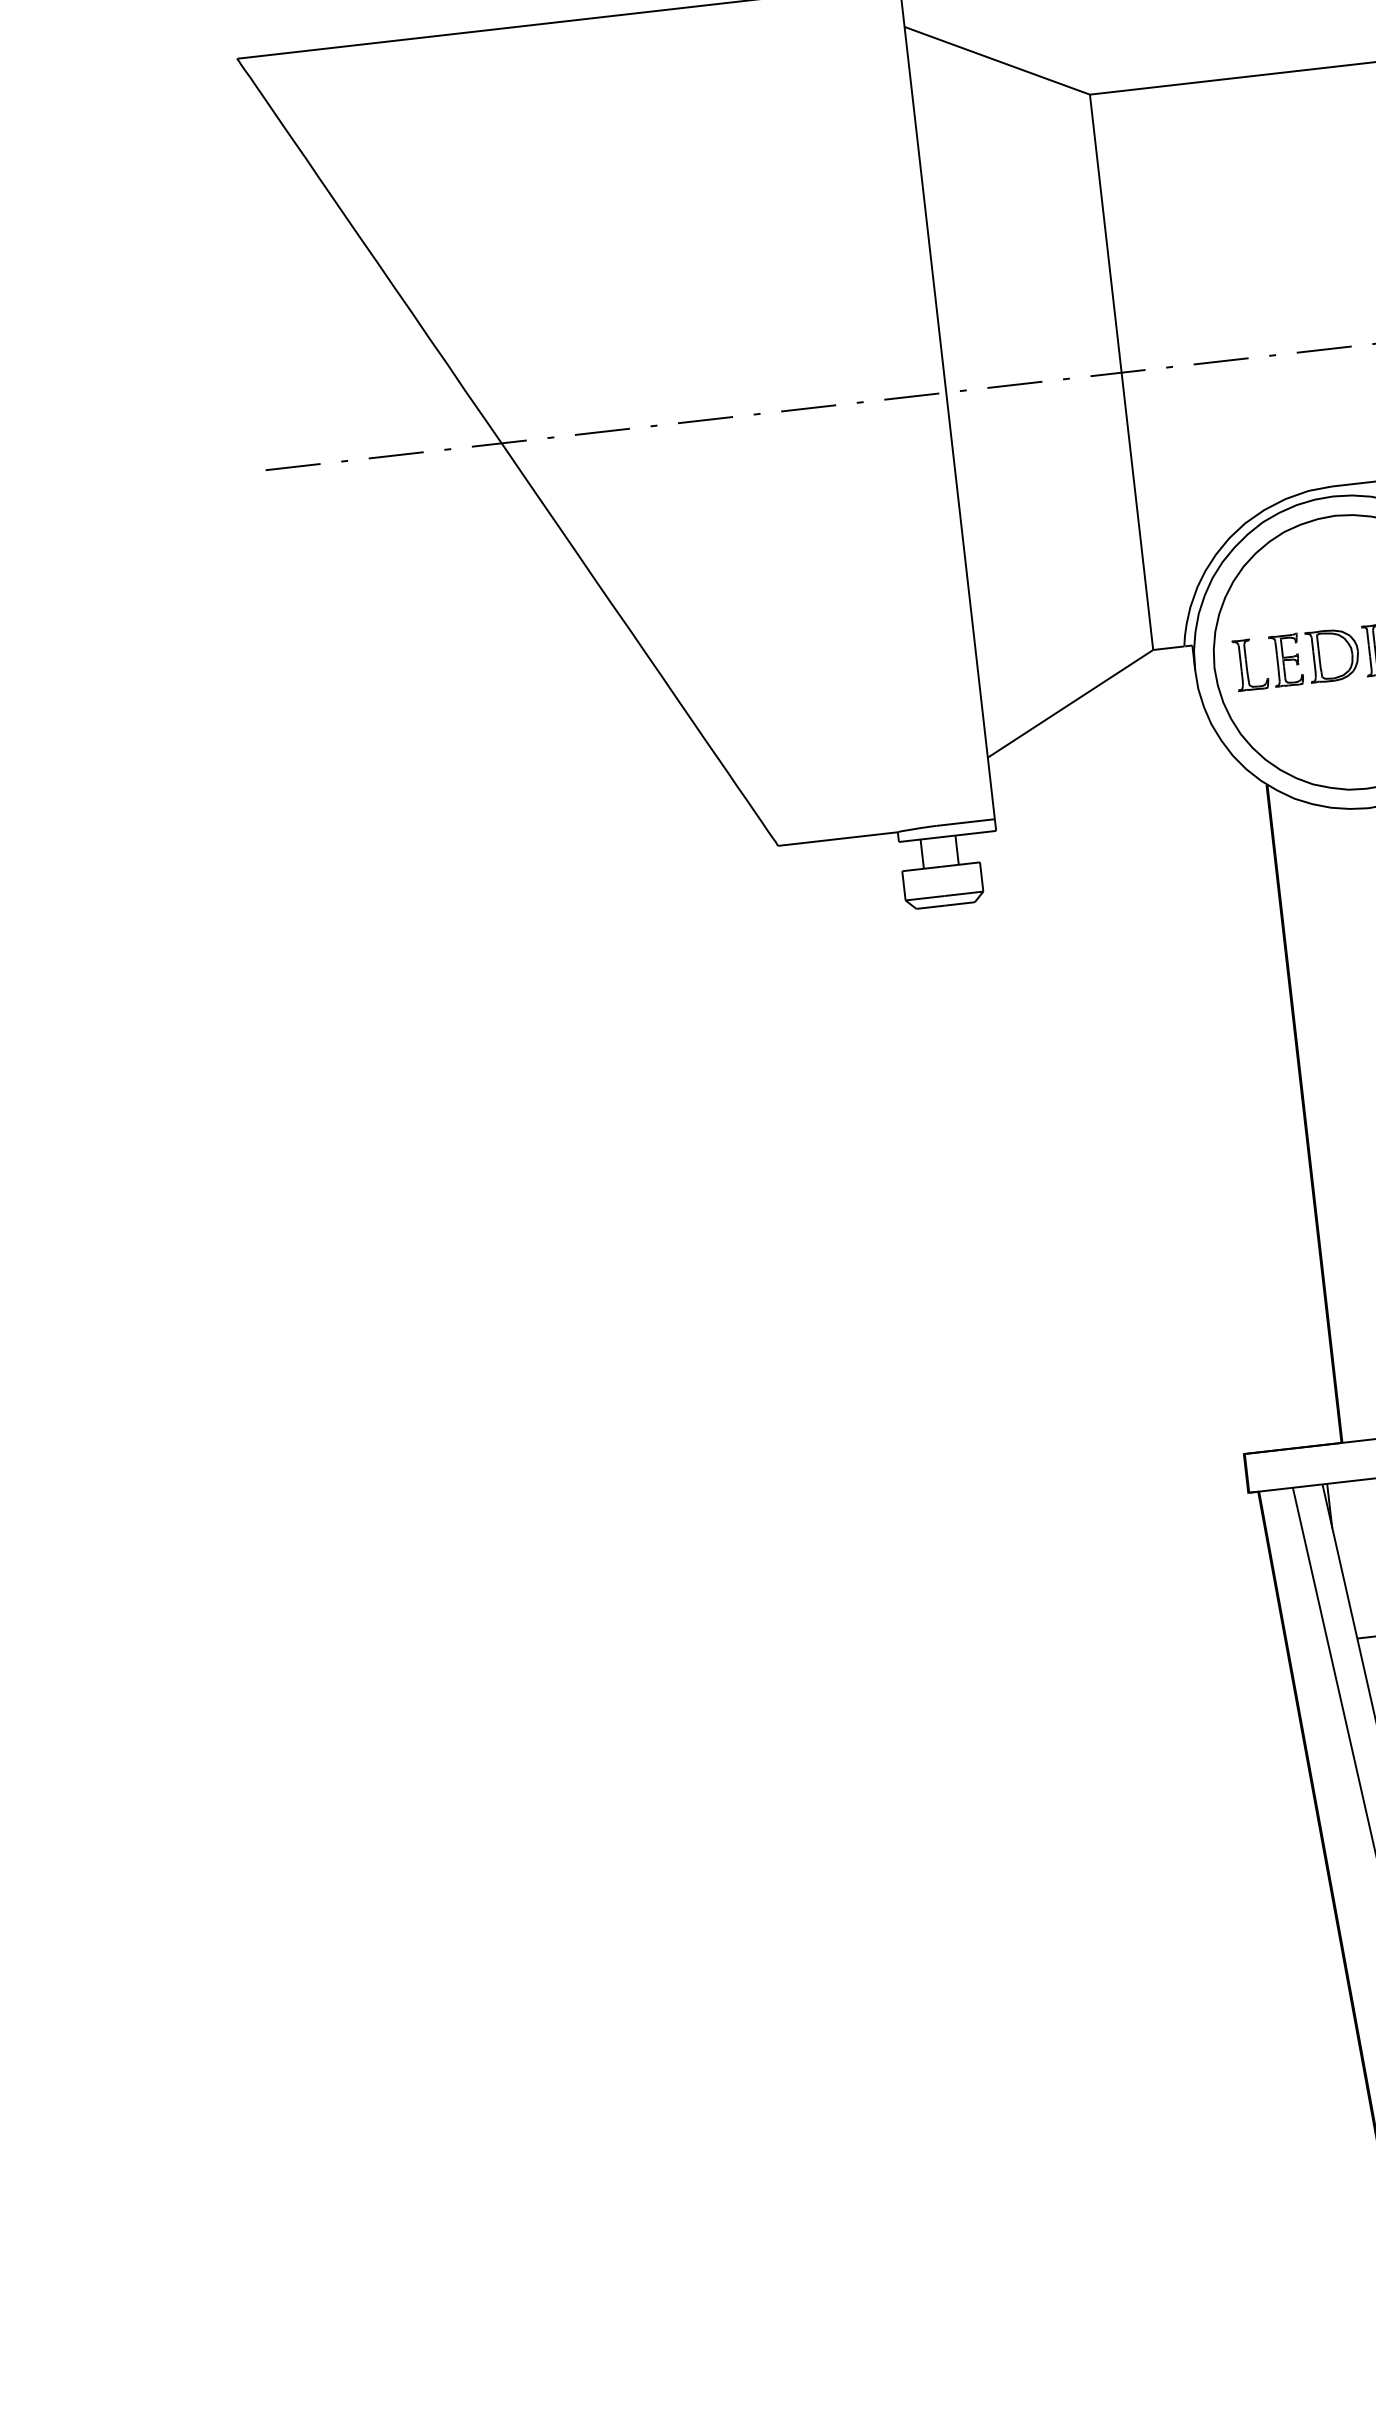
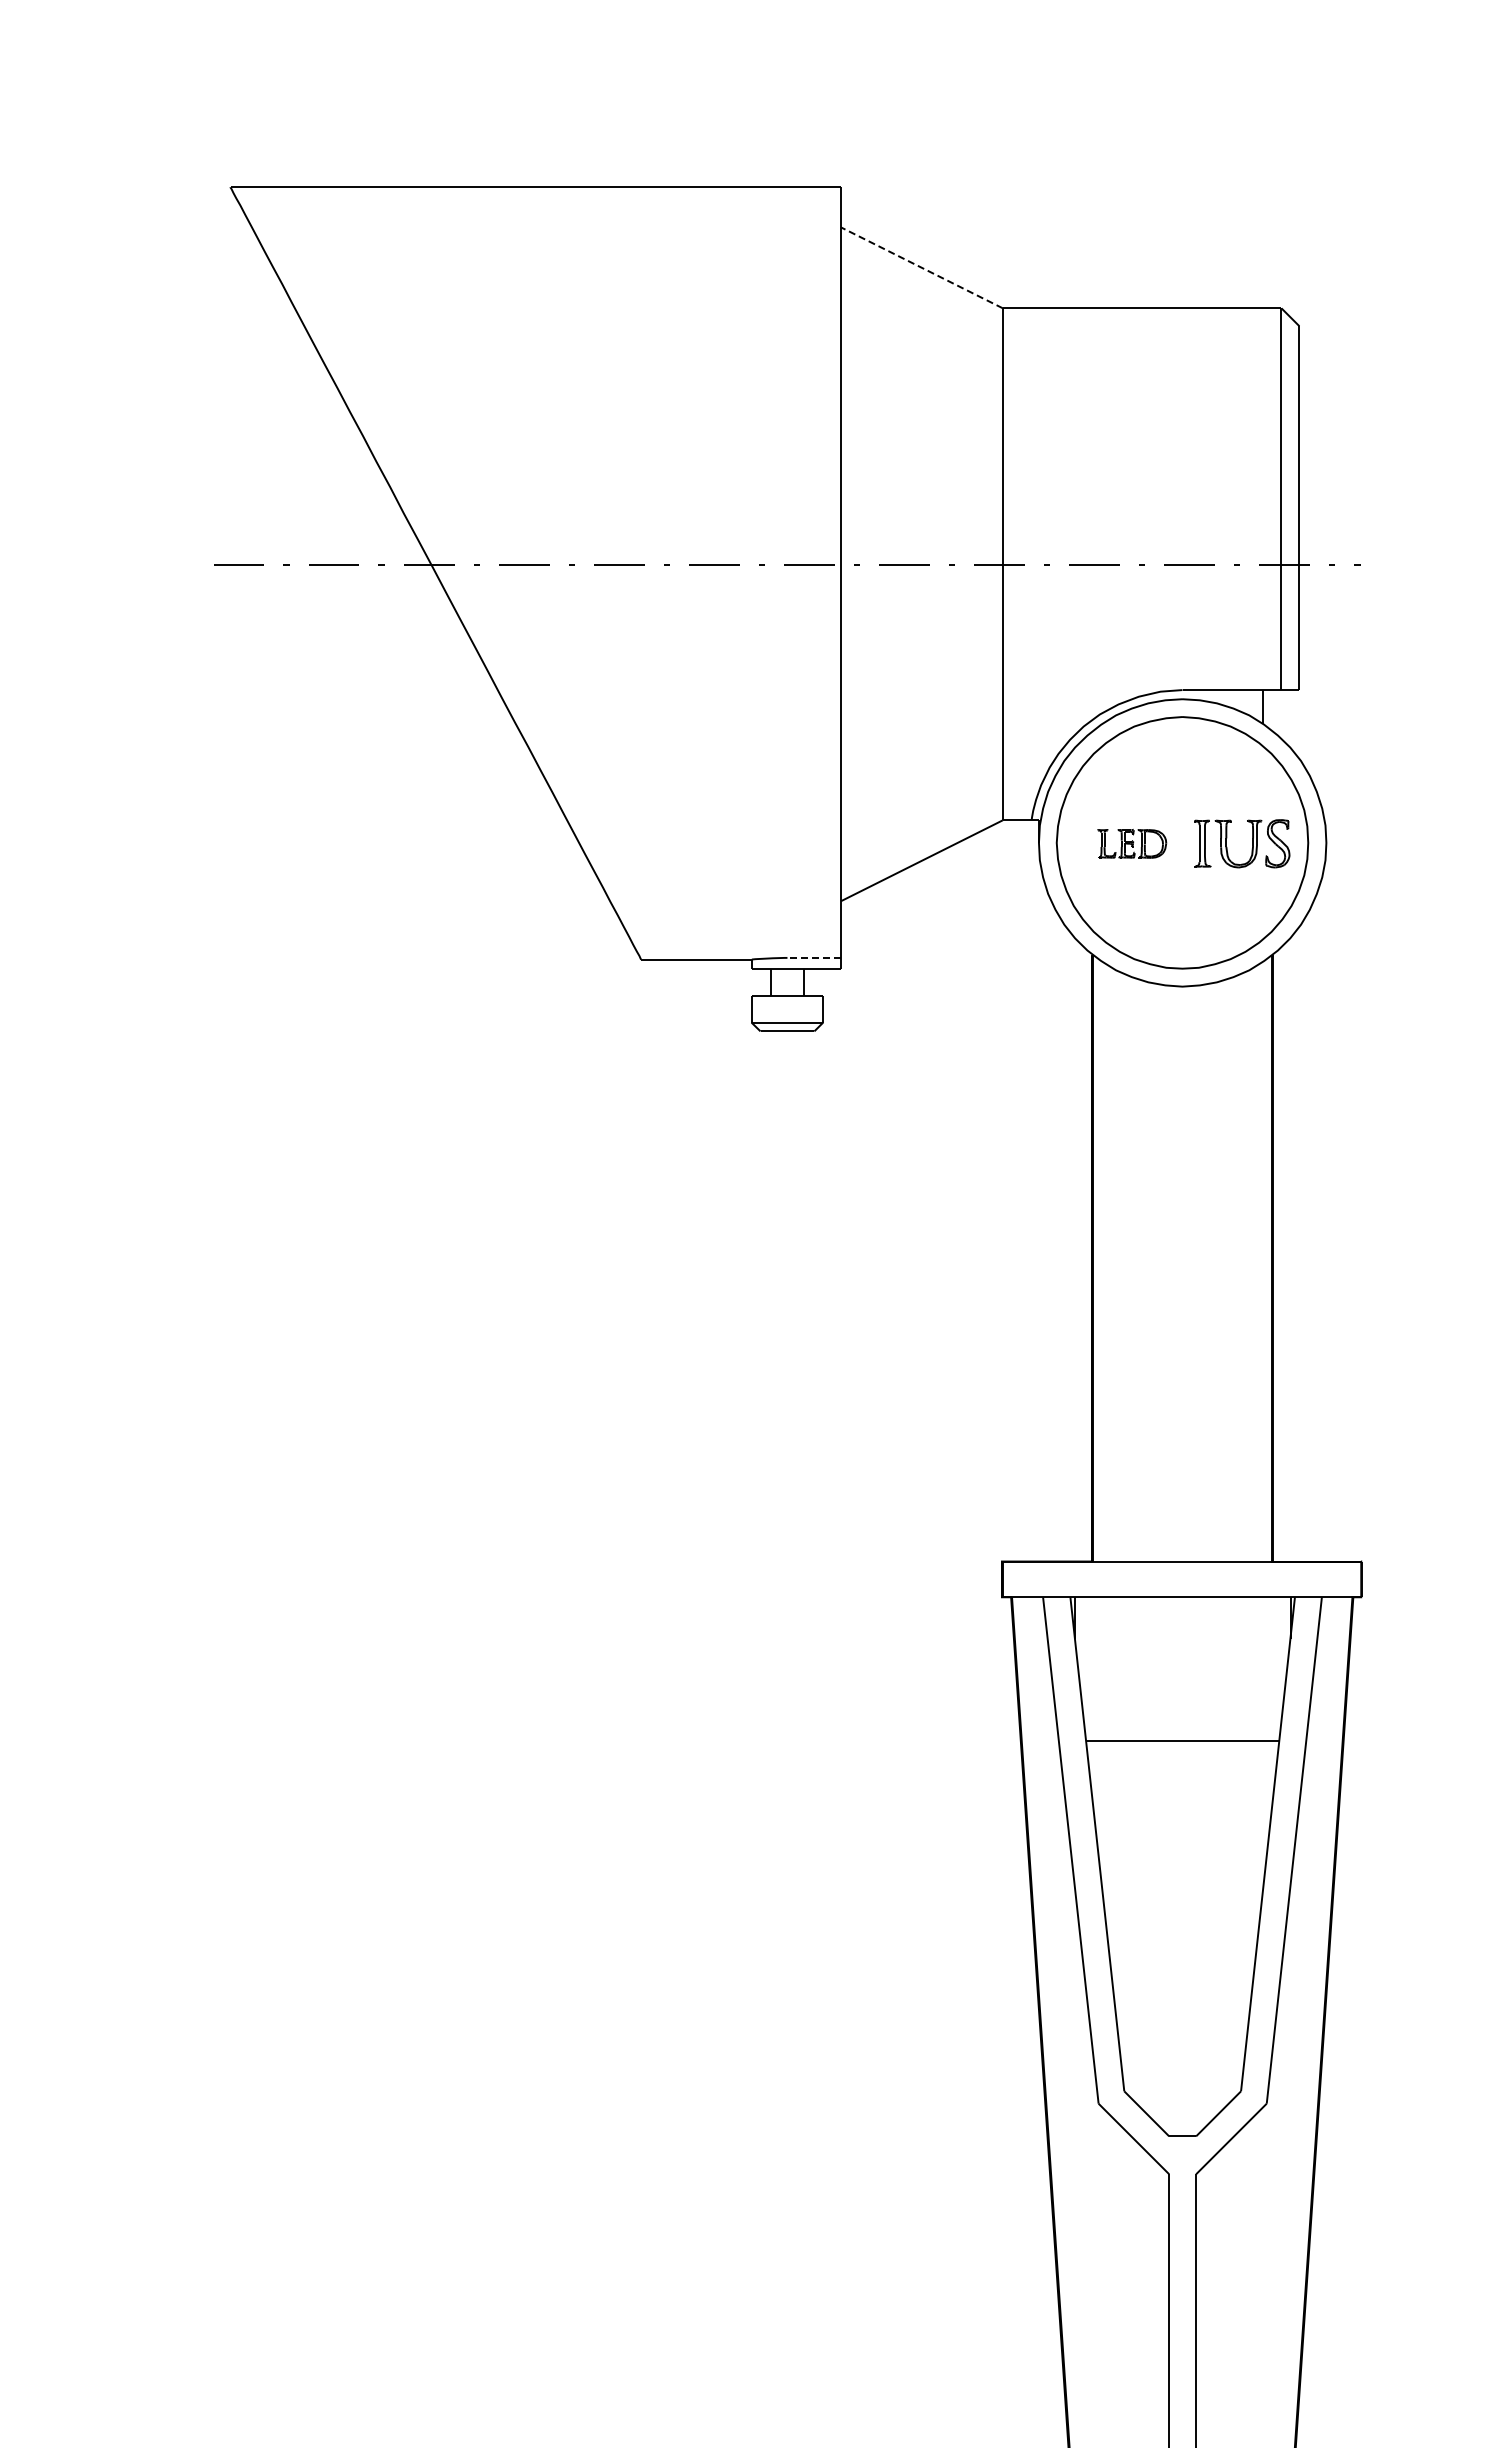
line: (996, 60) -> (921, 267), solid -> dashed
part: (1295, 659) -> (1131, 843), size x0.6
line: (965, 822) -> (814, 957), solid -> dashed

